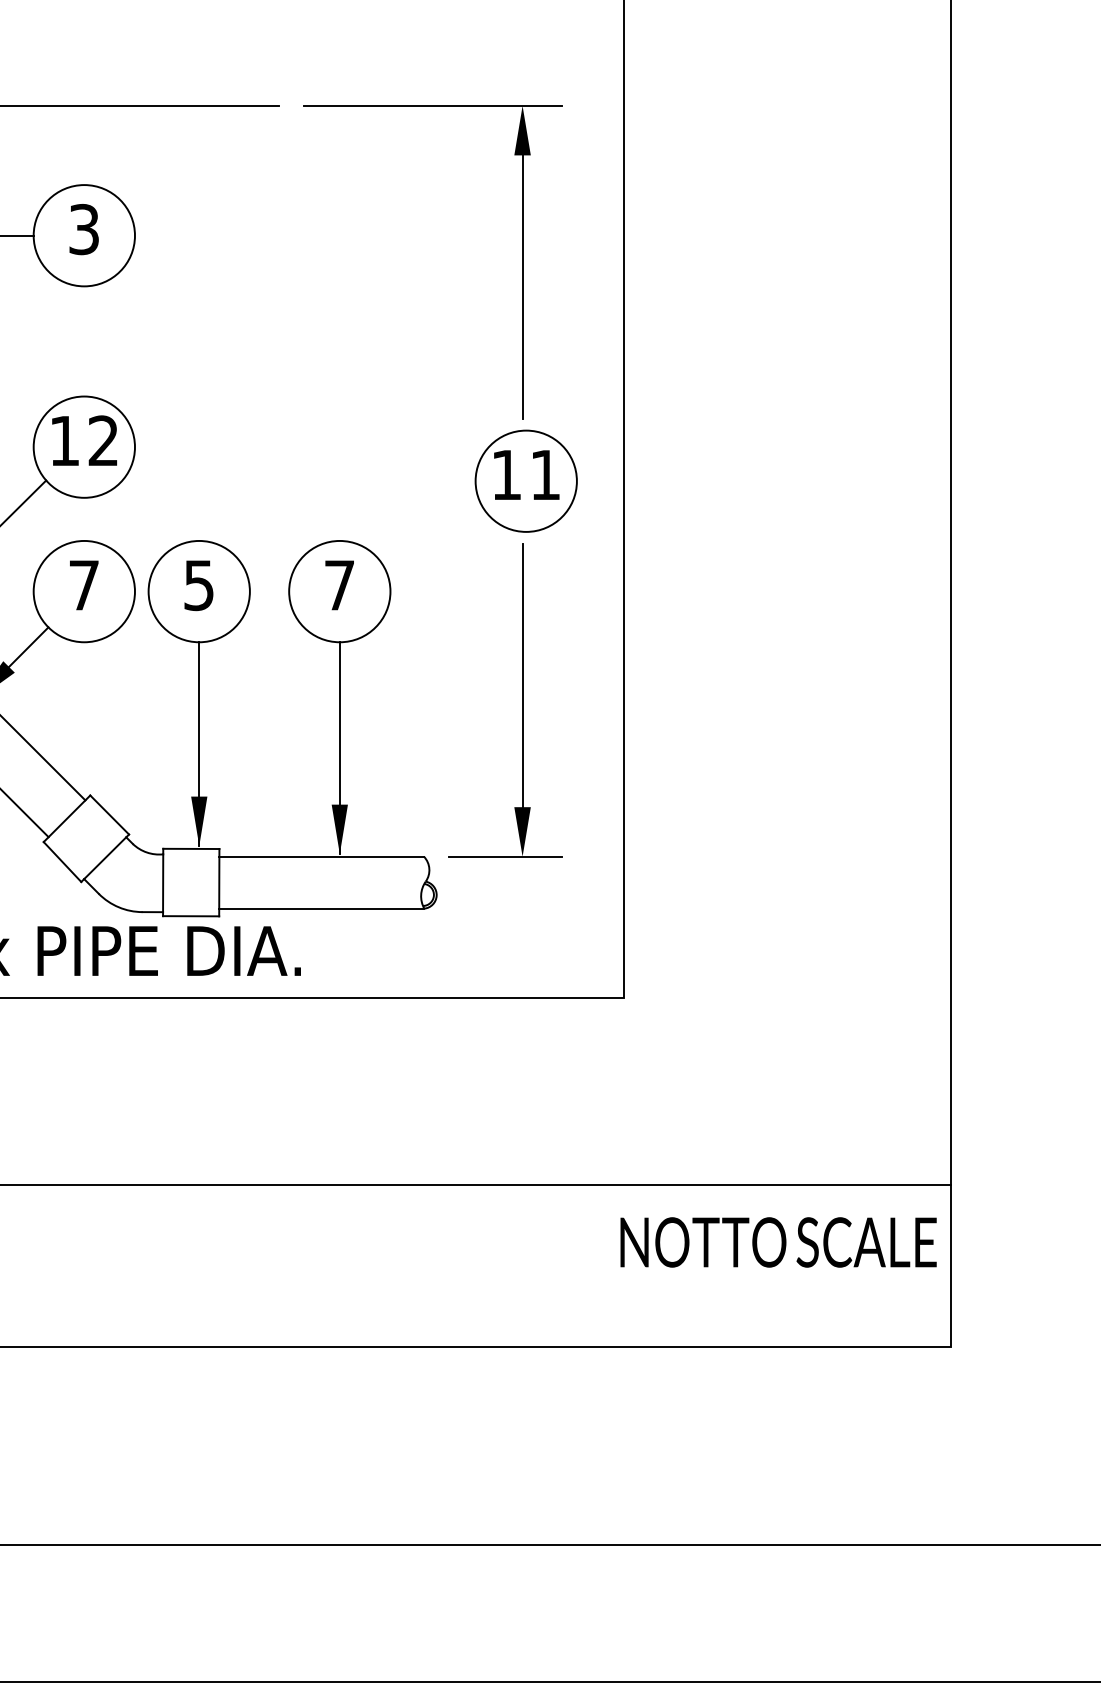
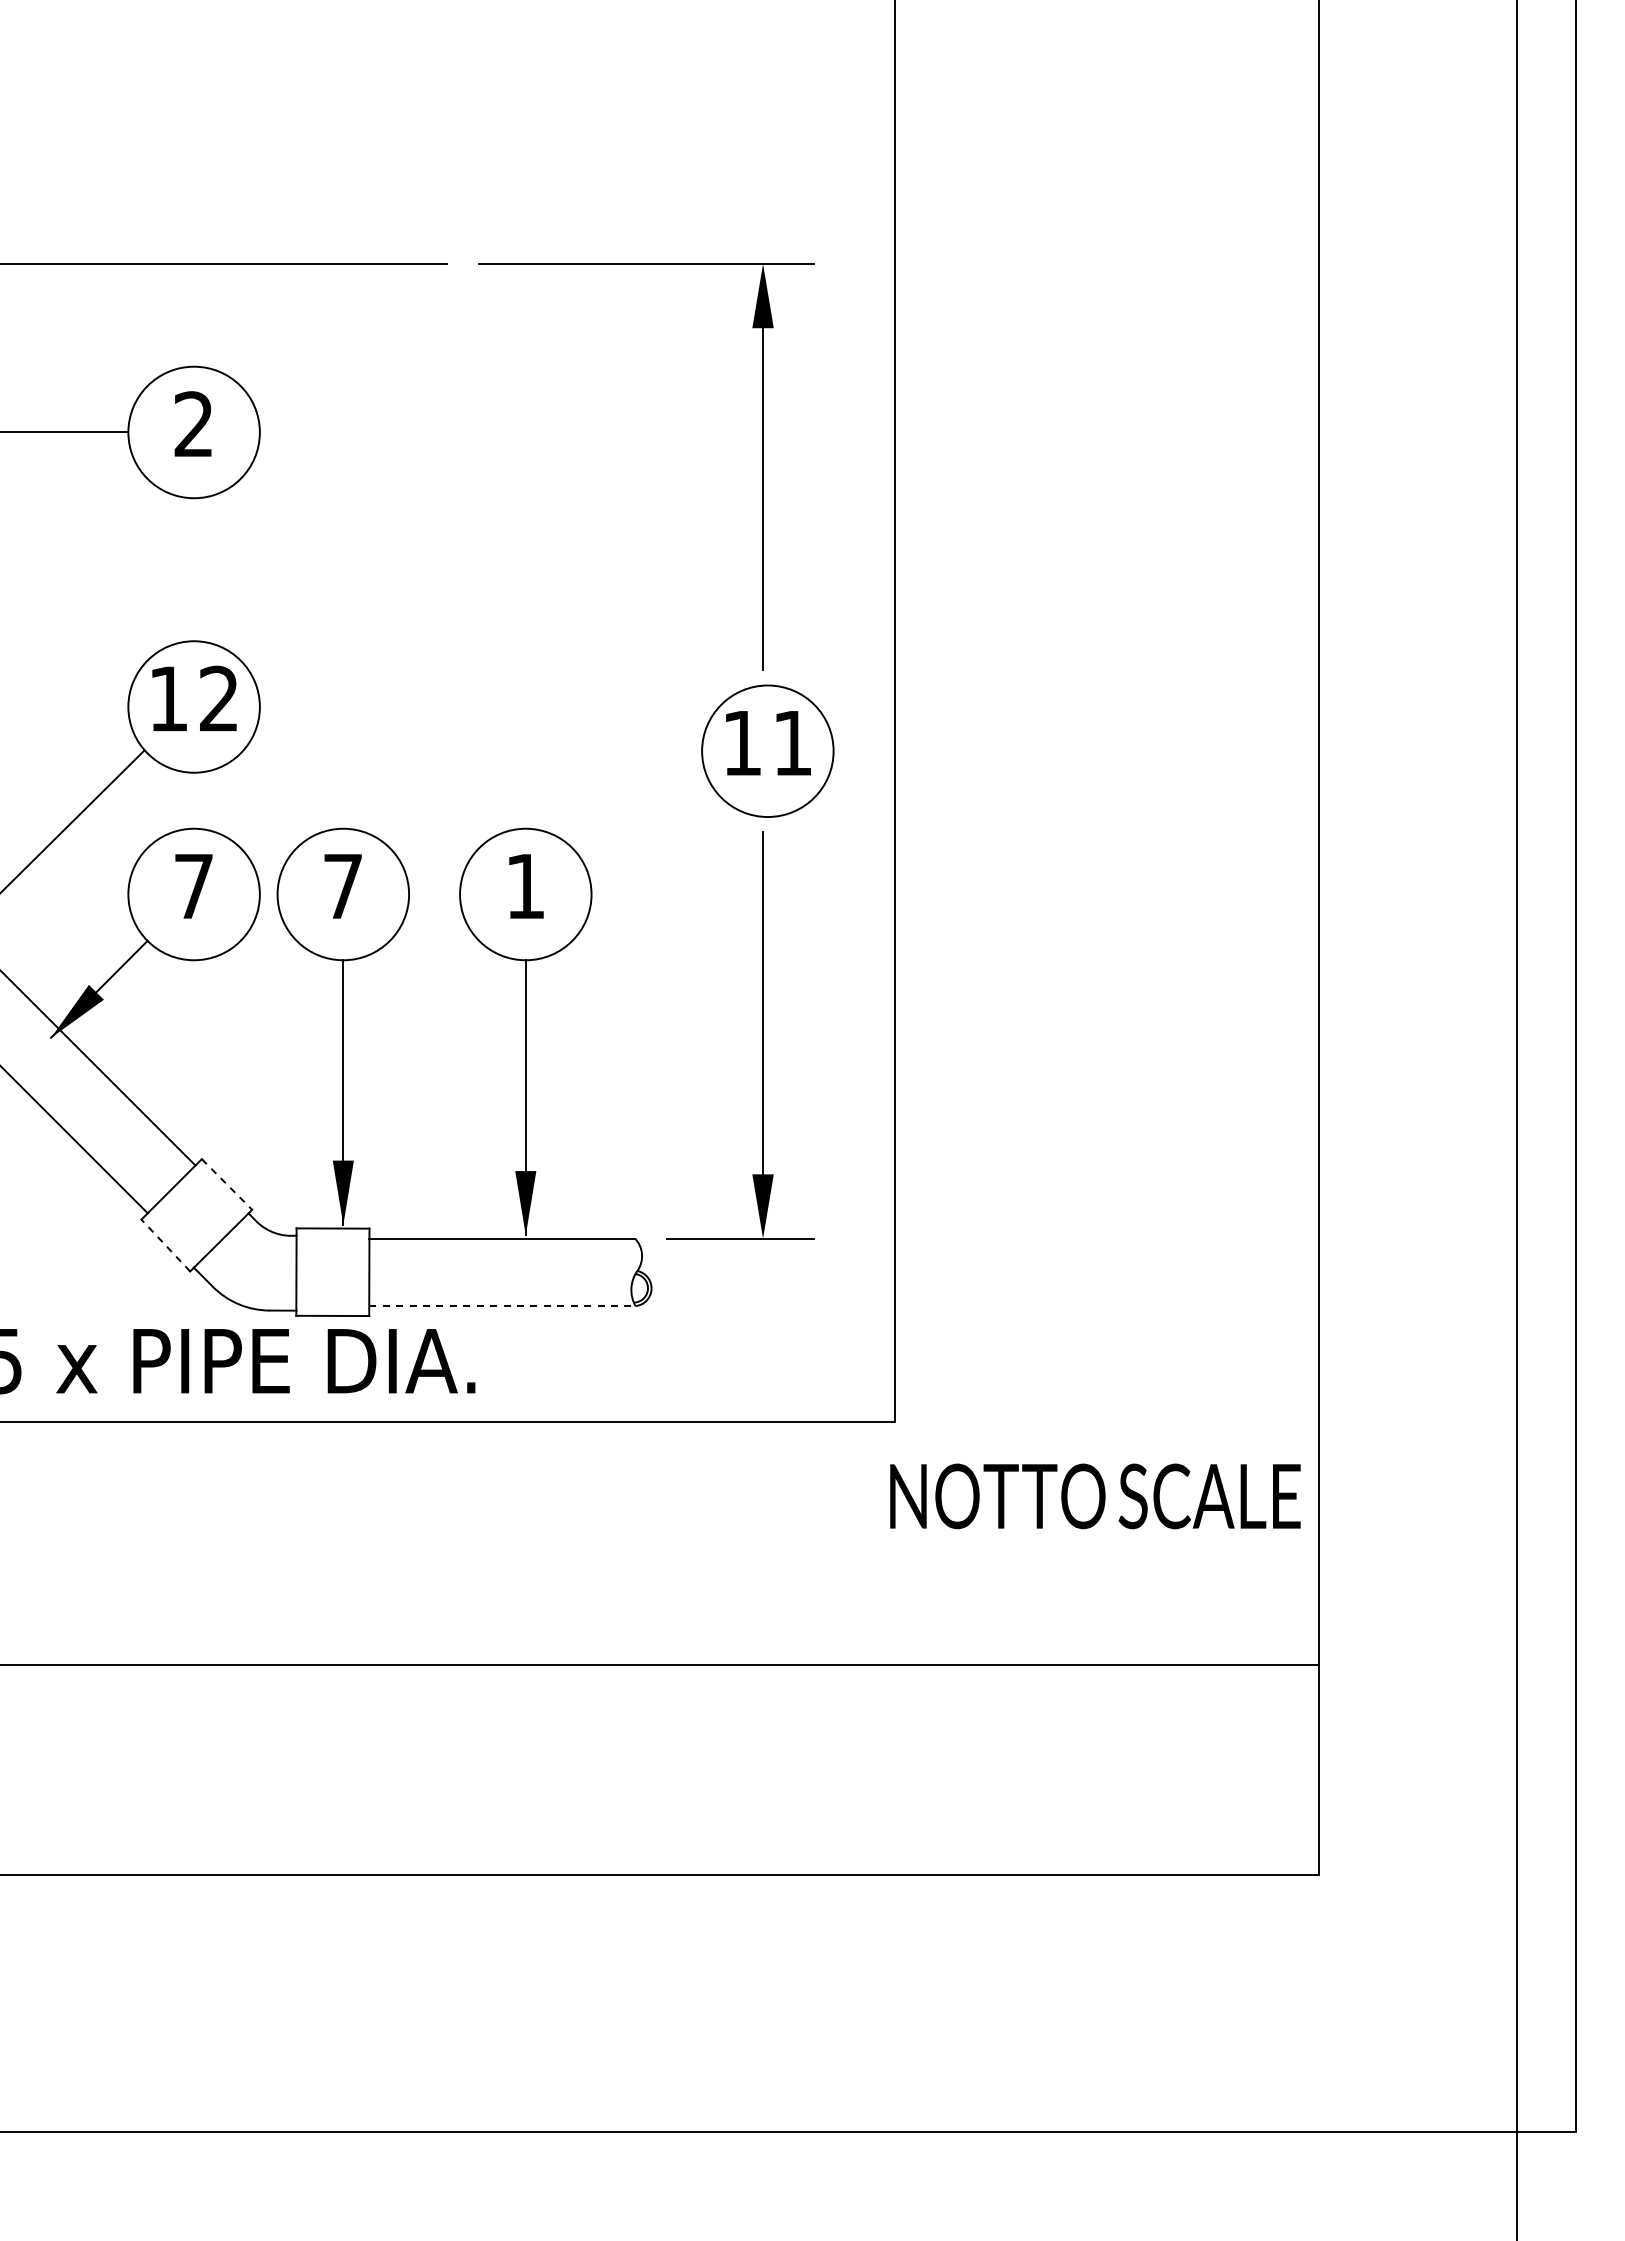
text: (83, 229) -> (193, 424), 3 -> 2
text: (198, 585) -> (342, 886), 5 -> 7
text: (339, 585) -> (525, 886), 7 -> 1
line: (110, 815) -> (227, 1184), solid -> dashed
line: (62, 861) -> (165, 1245), solid -> dashed
line: (321, 908) -> (502, 1306), solid -> dashed
text: (778, 1242) -> (1095, 1496), moved

